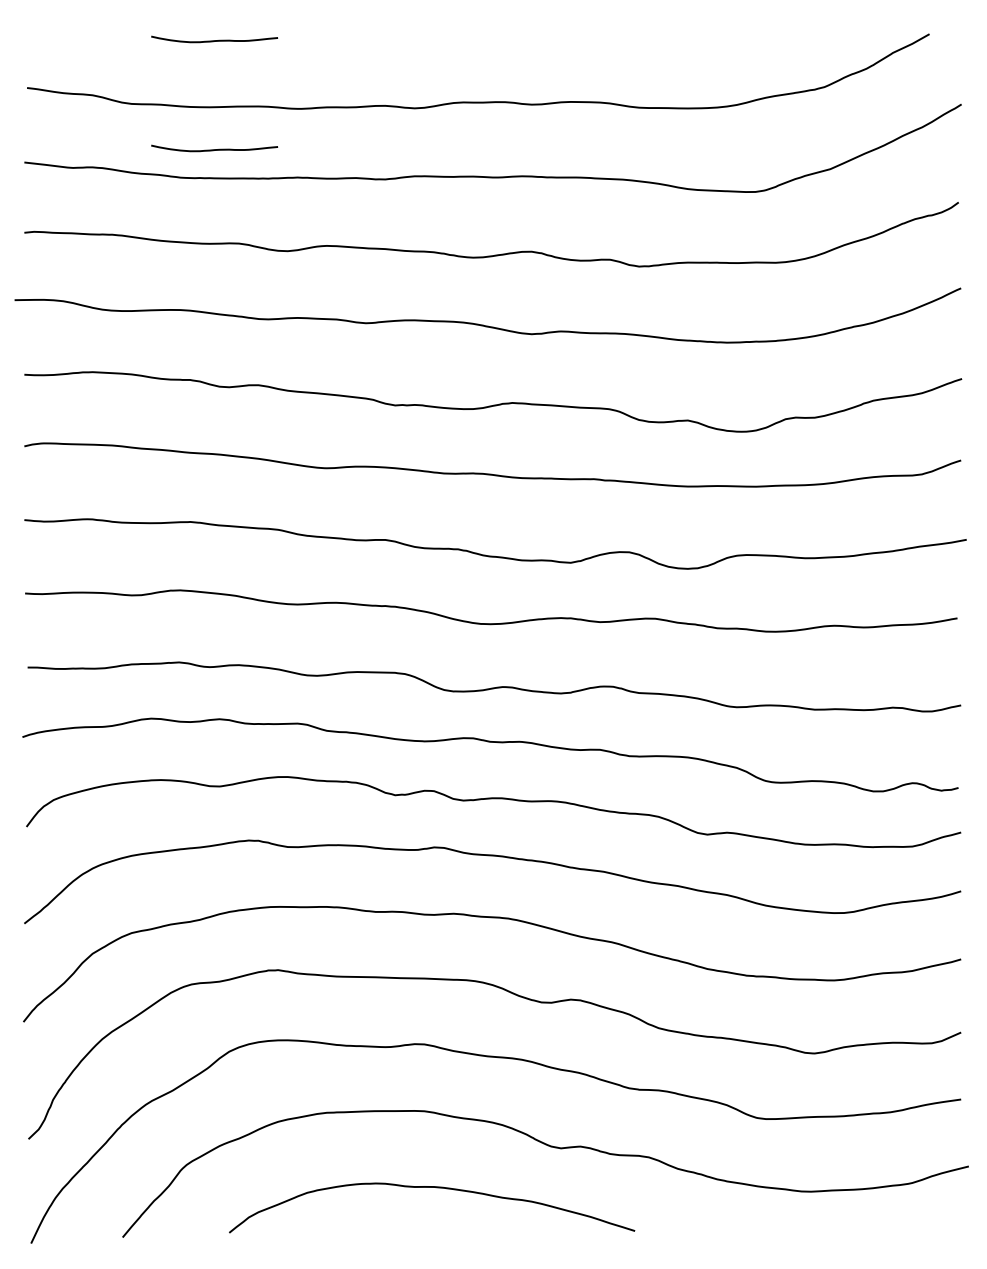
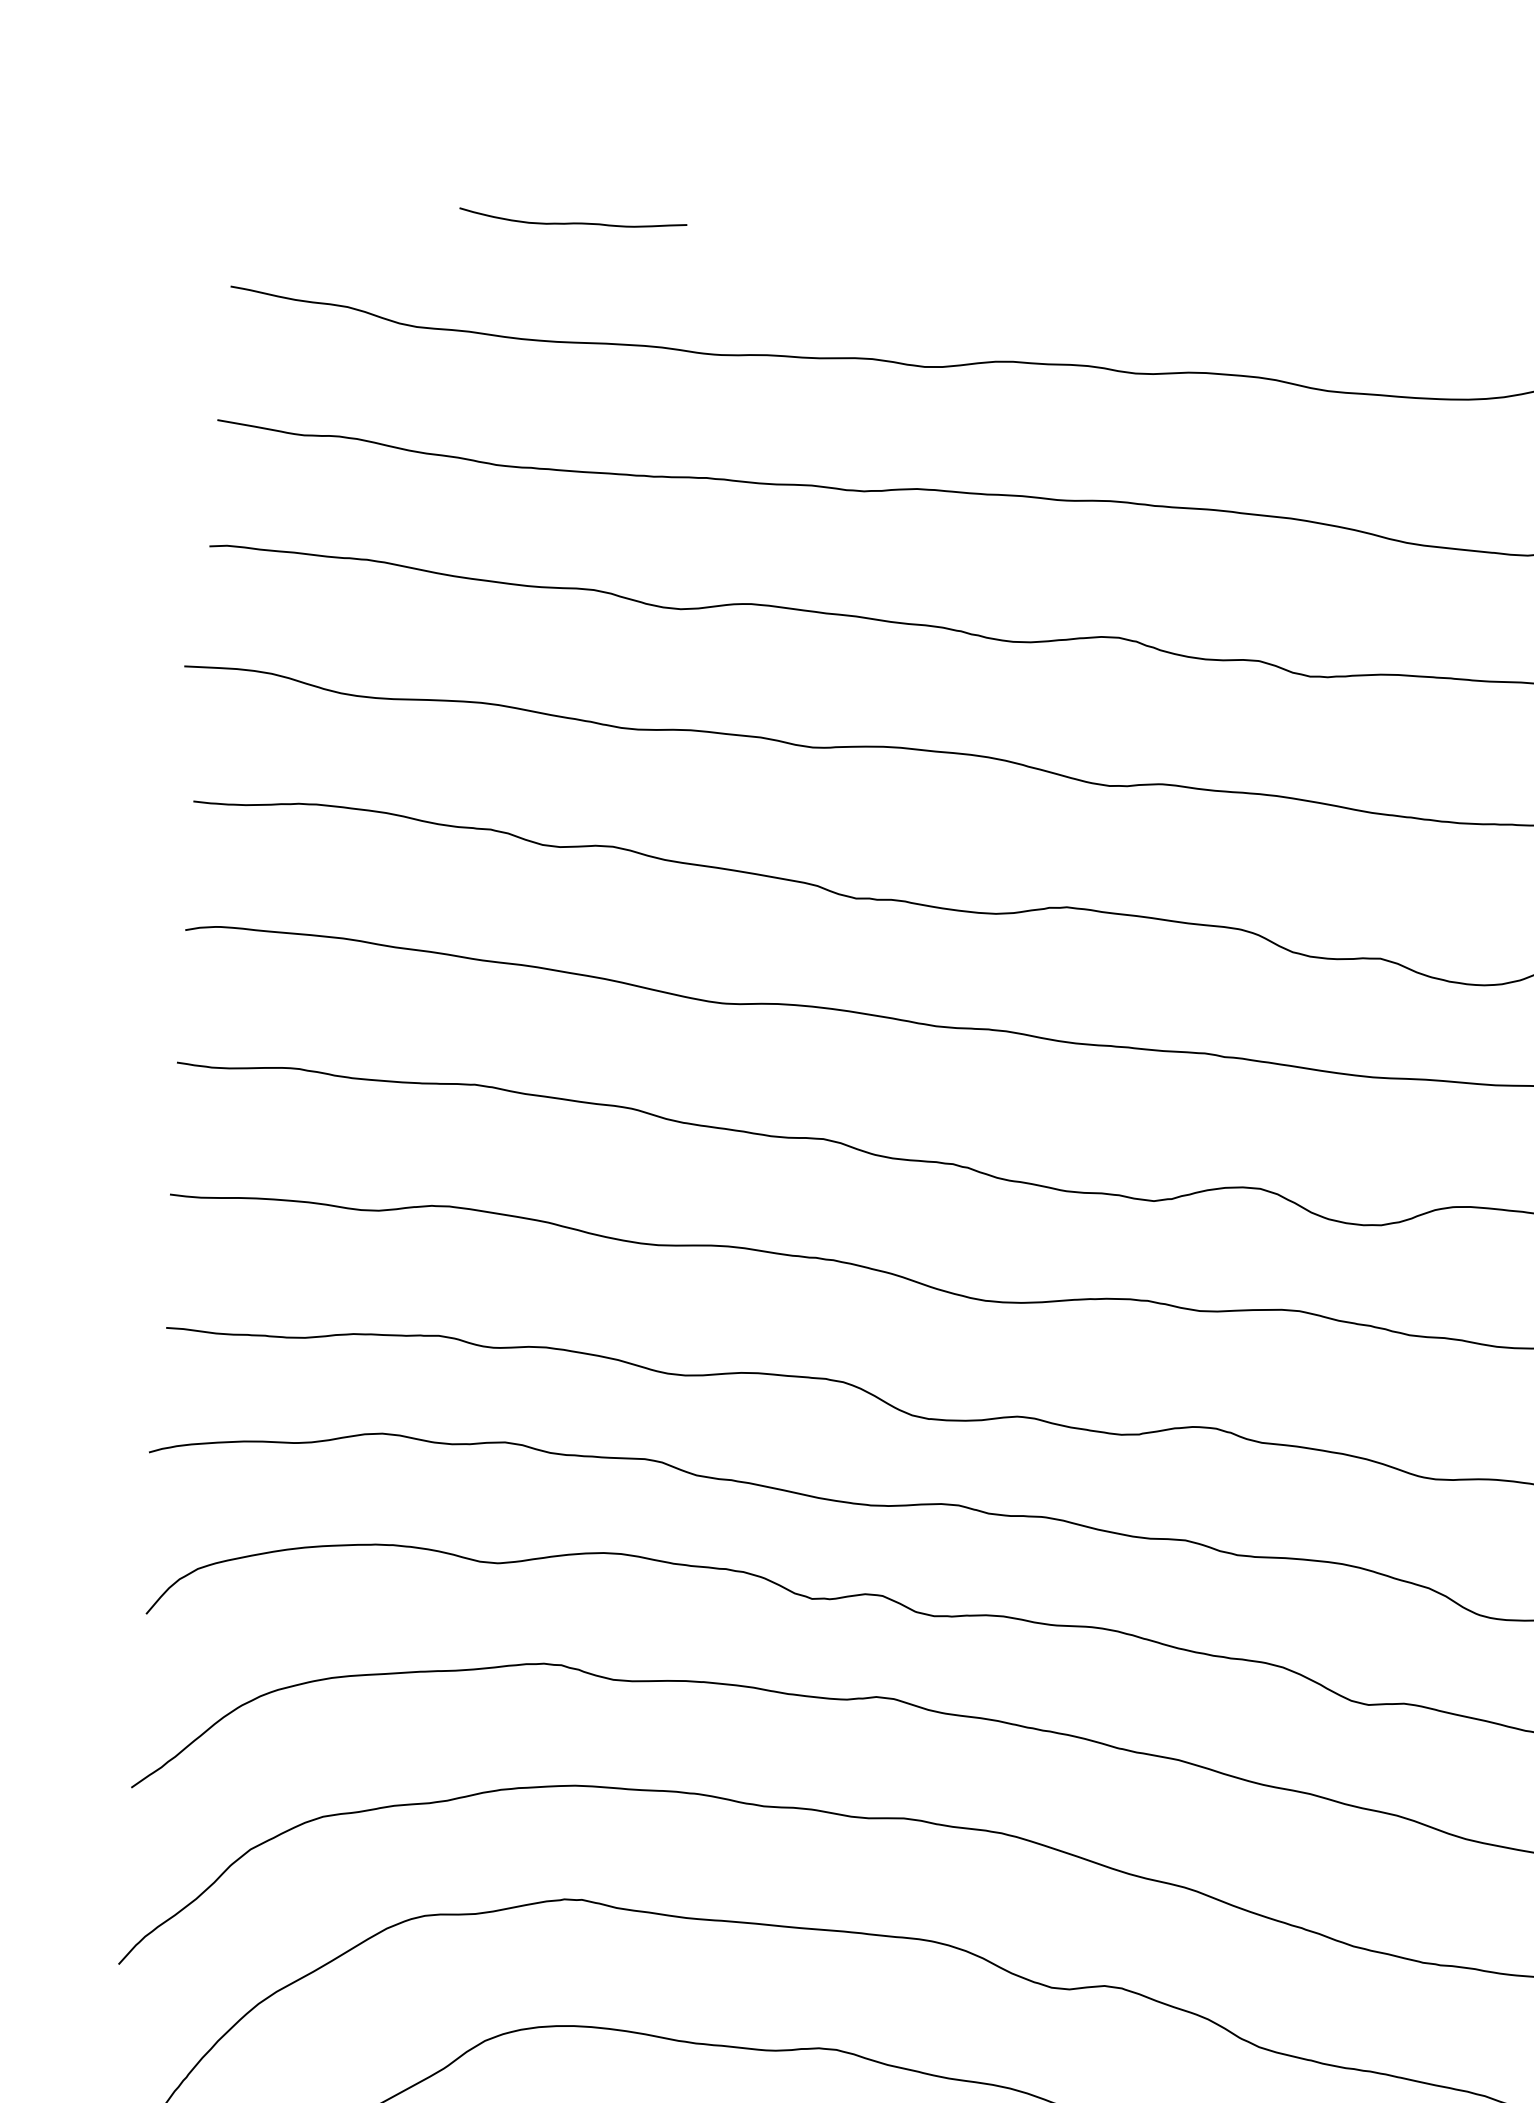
curve: (214, 149) -> (560, 418), removed

